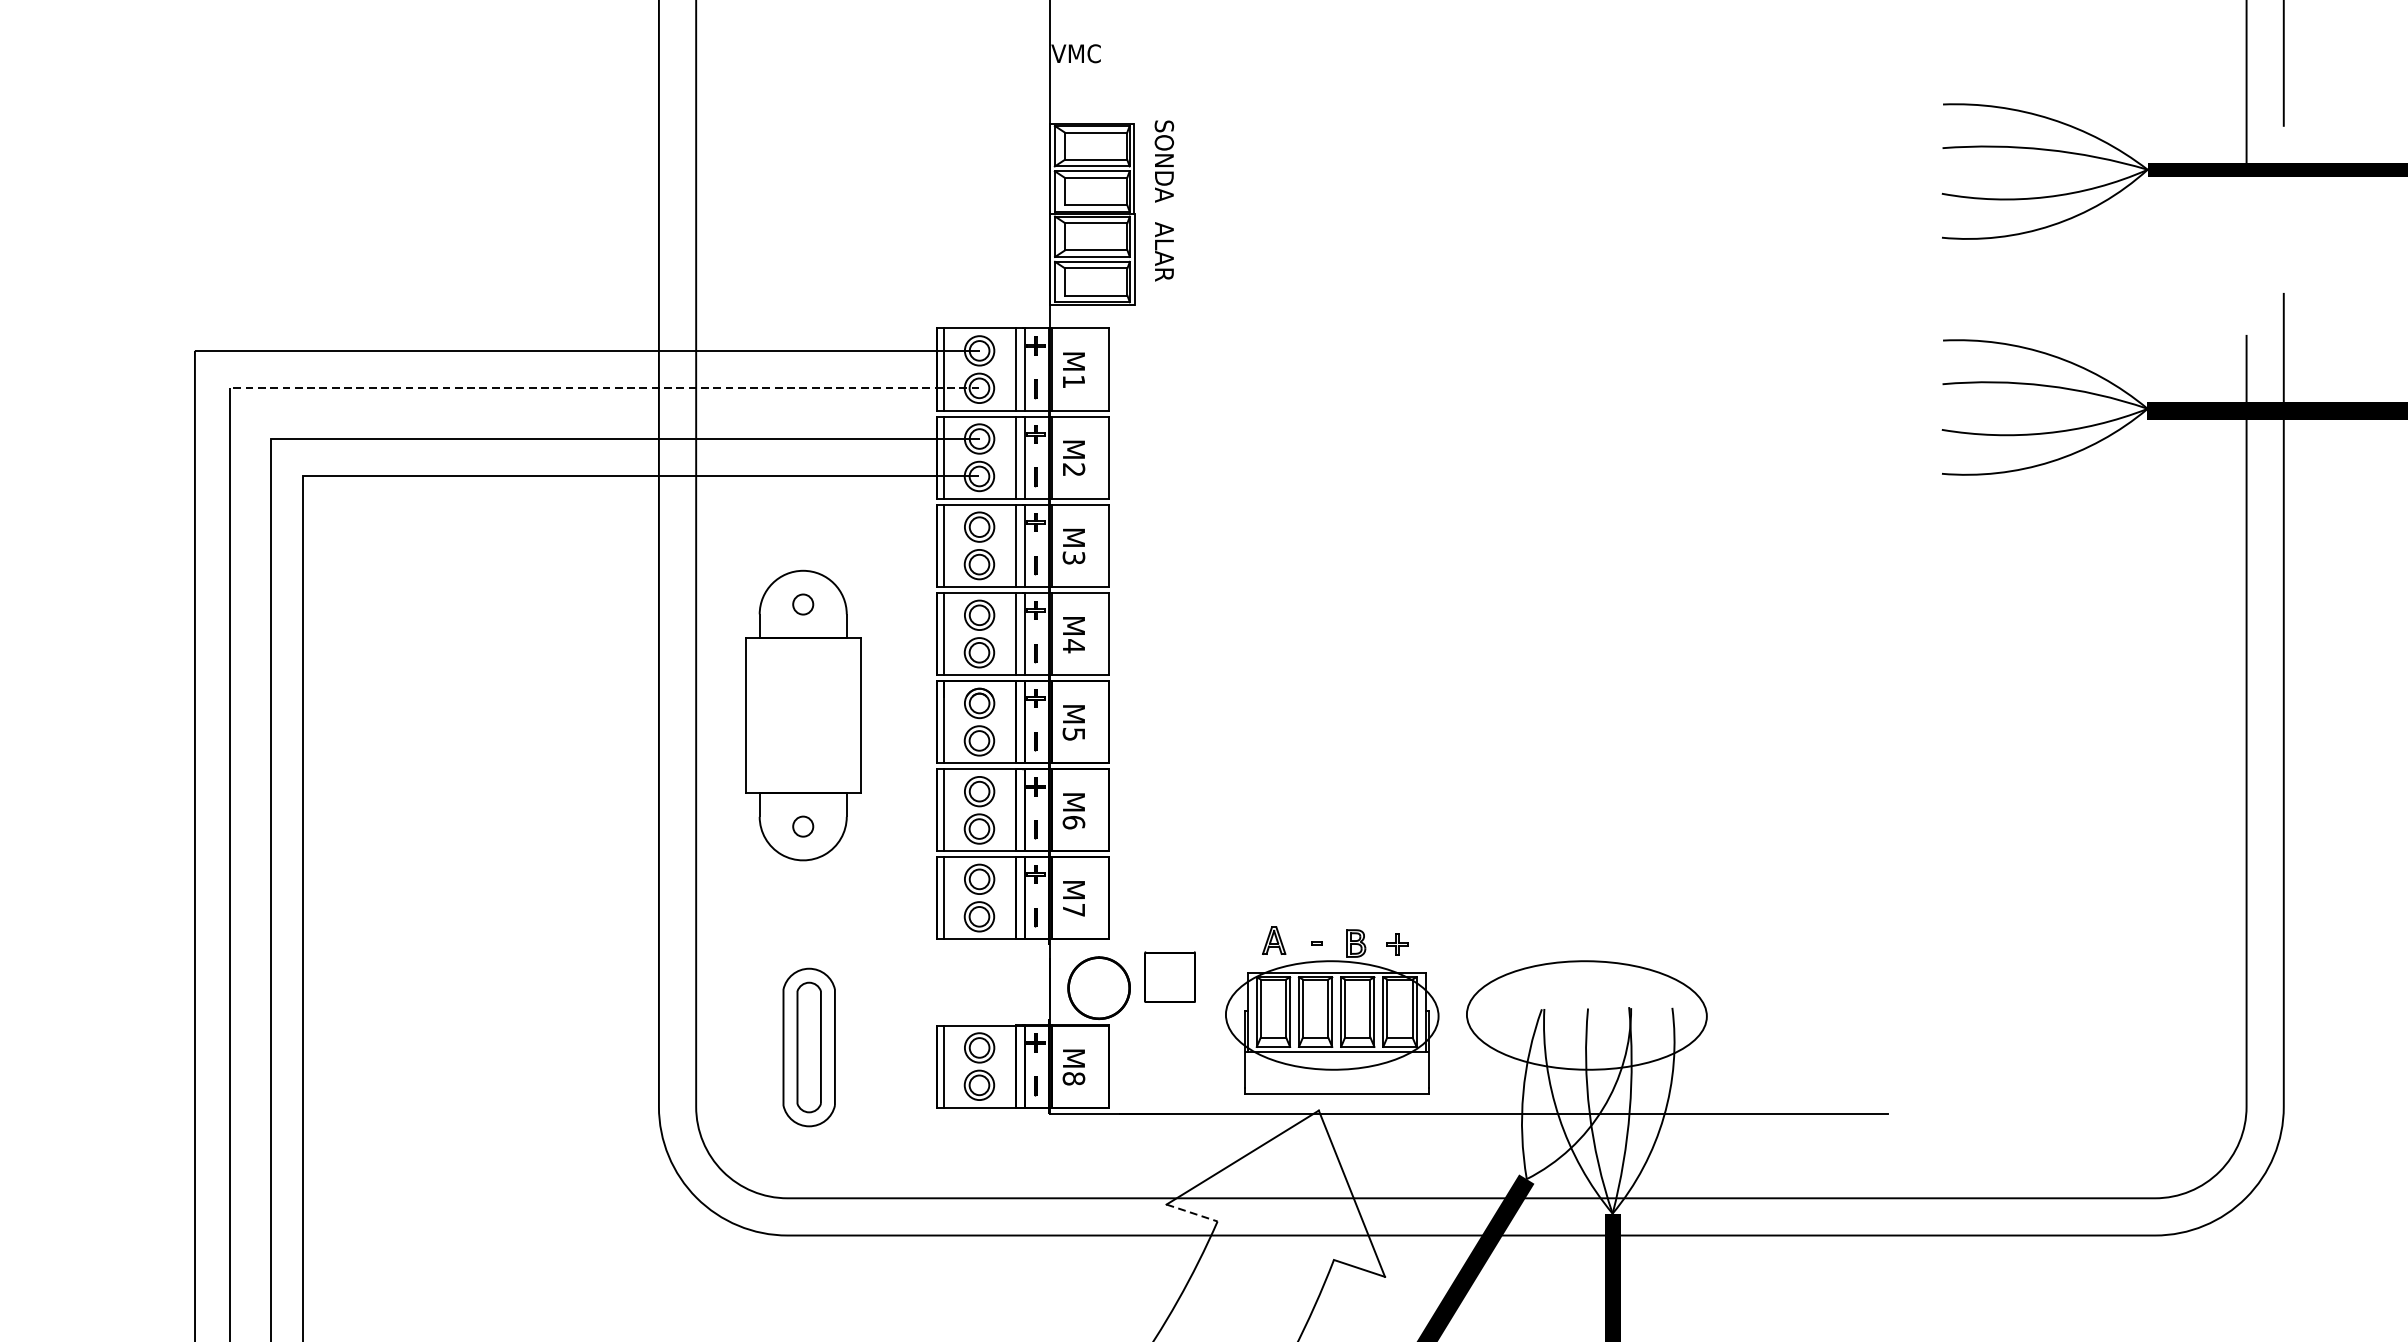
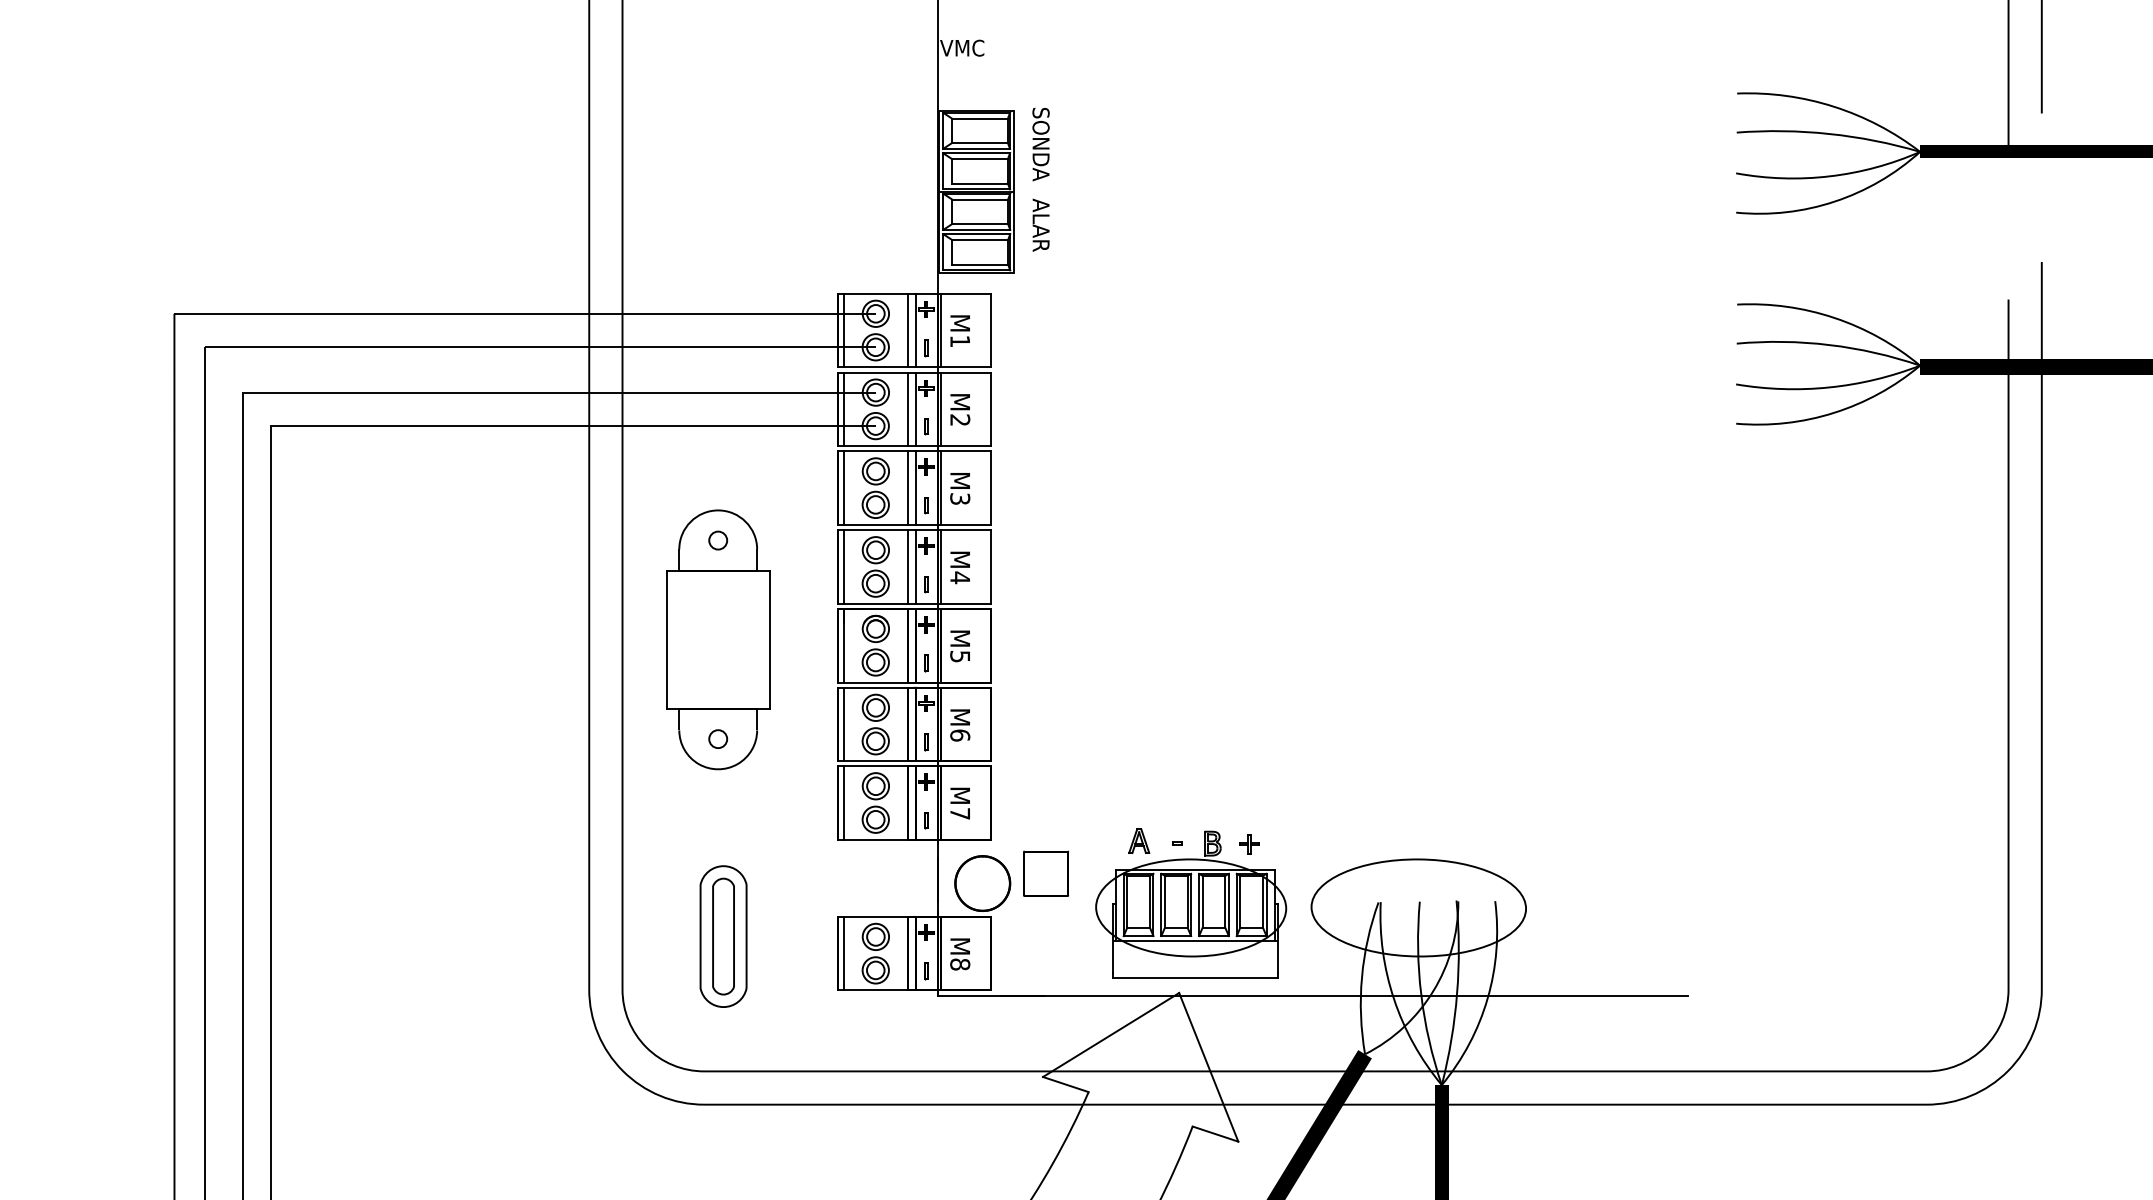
line: (604, 388) -> (540, 347), dashed -> solid
line: (1192, 1212) -> (1066, 1084), dashed -> solid

